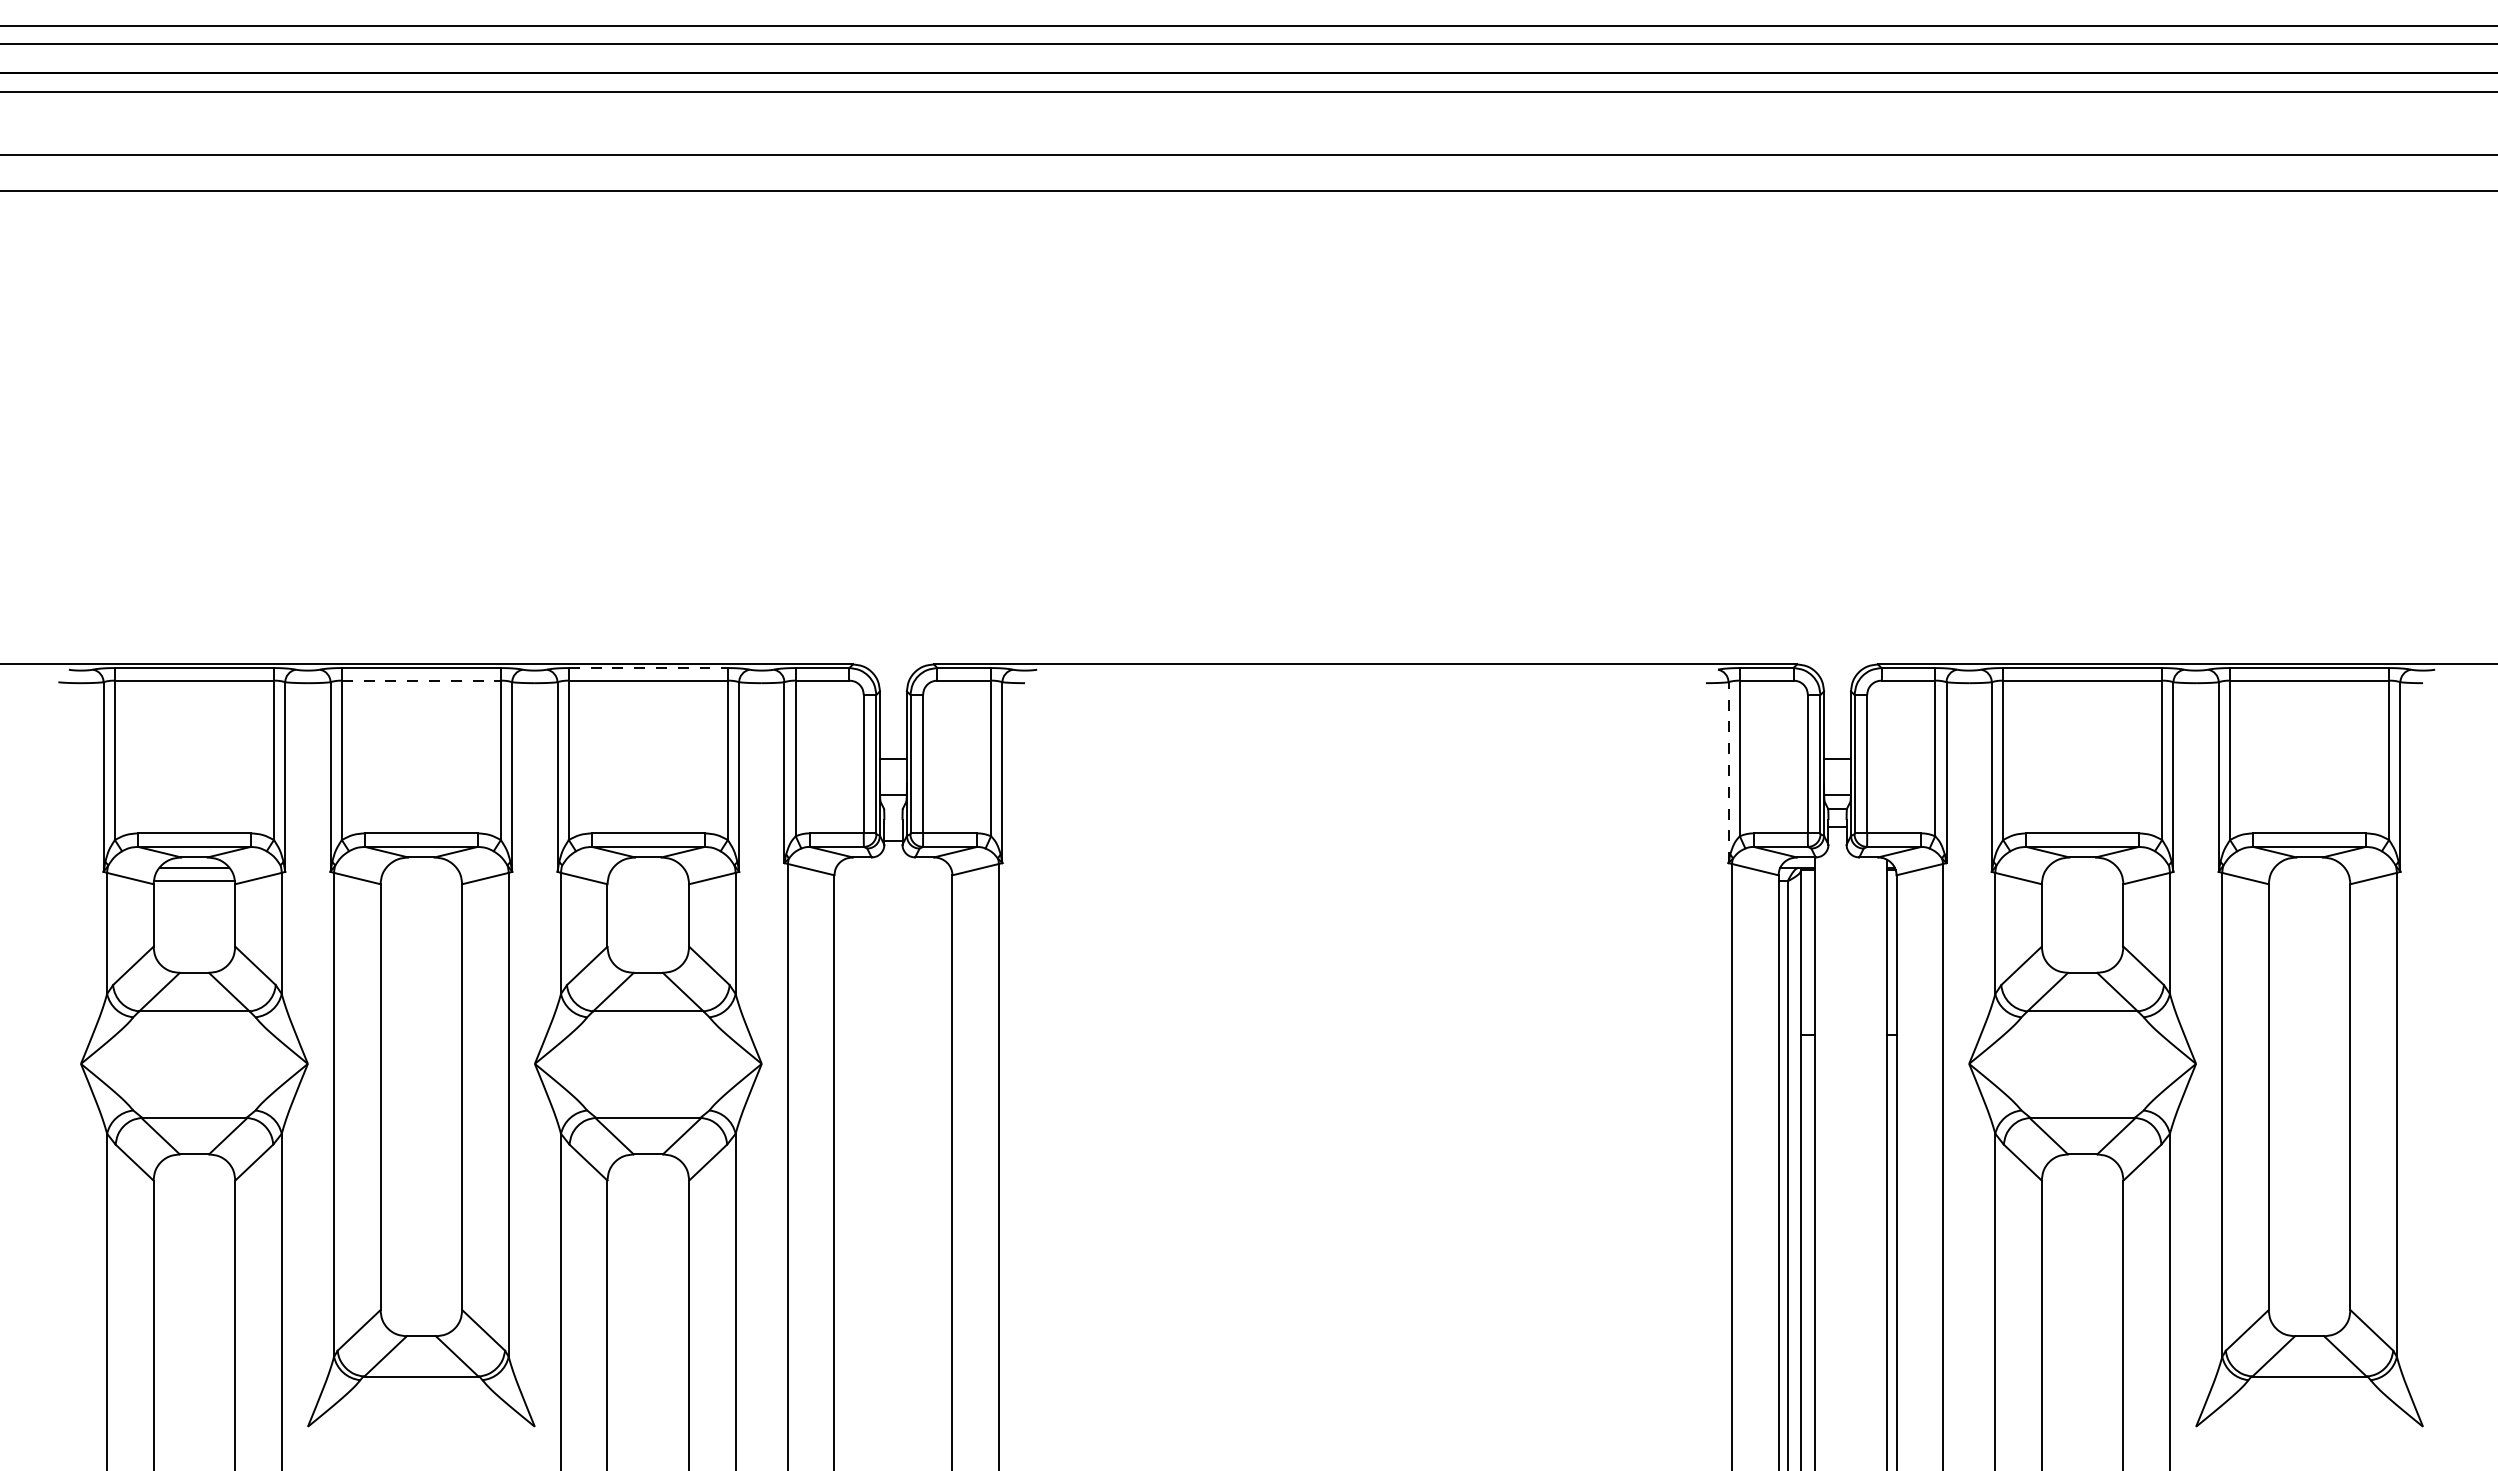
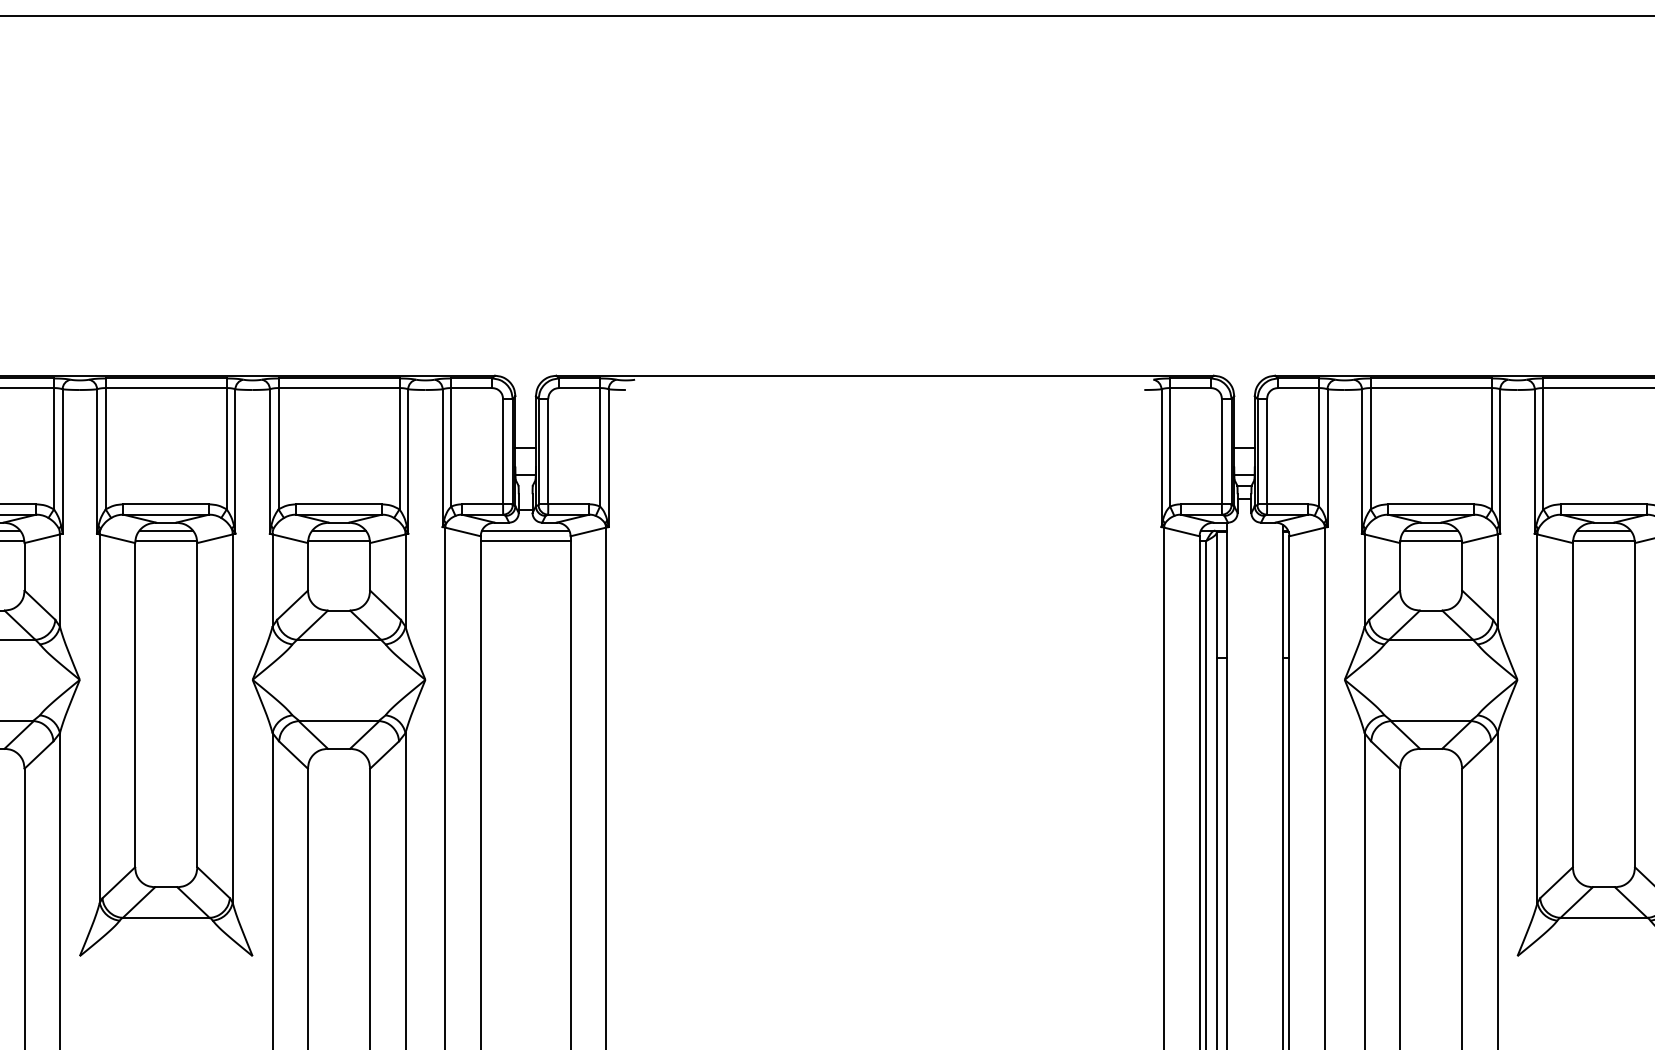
line: (648, 668) -> (339, 378), dashed -> solid
line: (421, 680) -> (166, 387), dashed -> solid
line: (1728, 772) -> (1161, 458), dashed -> solid
line: (421, 867) -> (166, 530), added
line: (648, 867) -> (339, 530), added
line: (893, 867) -> (525, 530), added
line: (2082, 867) -> (1431, 530), added
line: (2309, 867) -> (1603, 530), added
line: (421, 881) -> (166, 540), added
line: (648, 881) -> (339, 540), added
line: (893, 881) -> (525, 540), added
line: (2082, 881) -> (1431, 540), added
line: (2309, 881) -> (1603, 540), added

